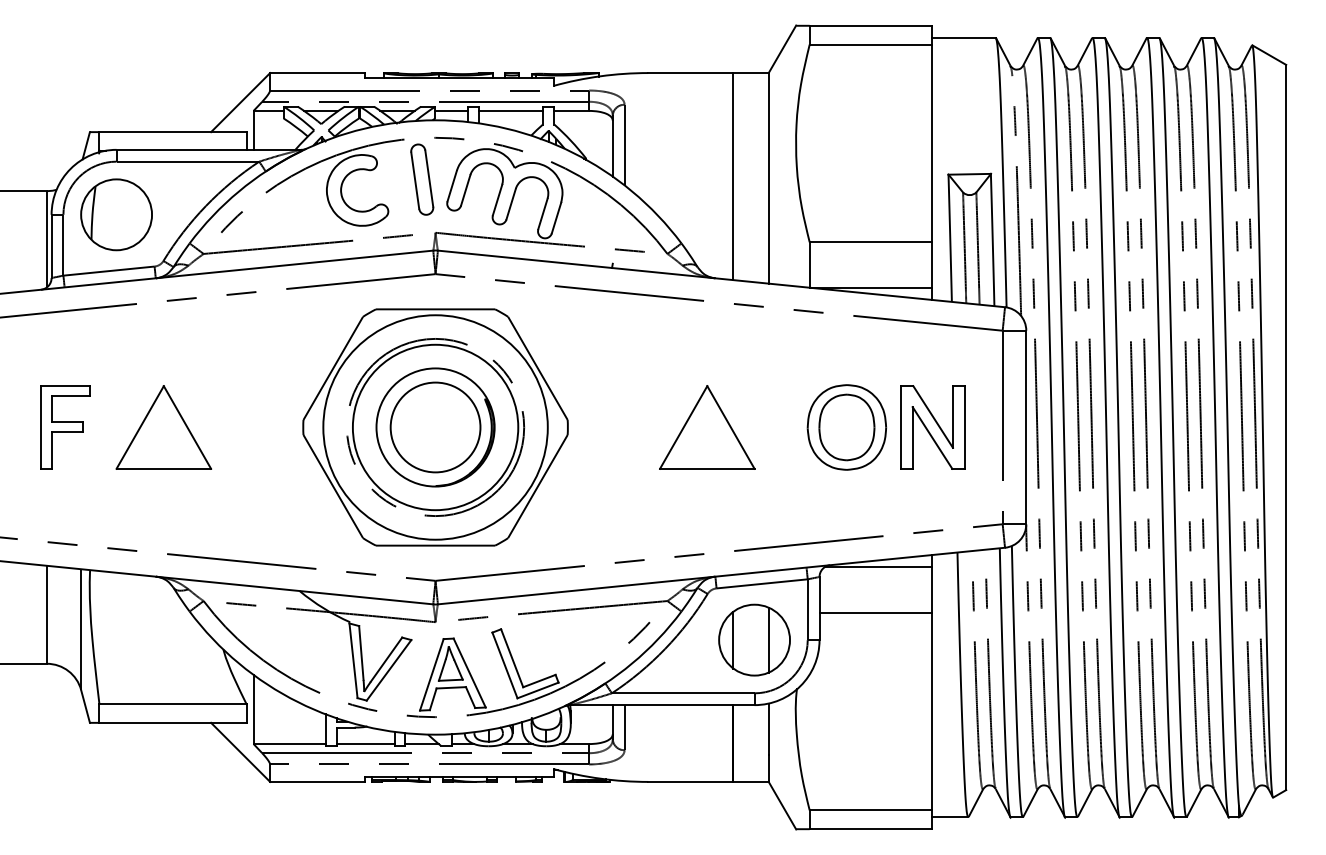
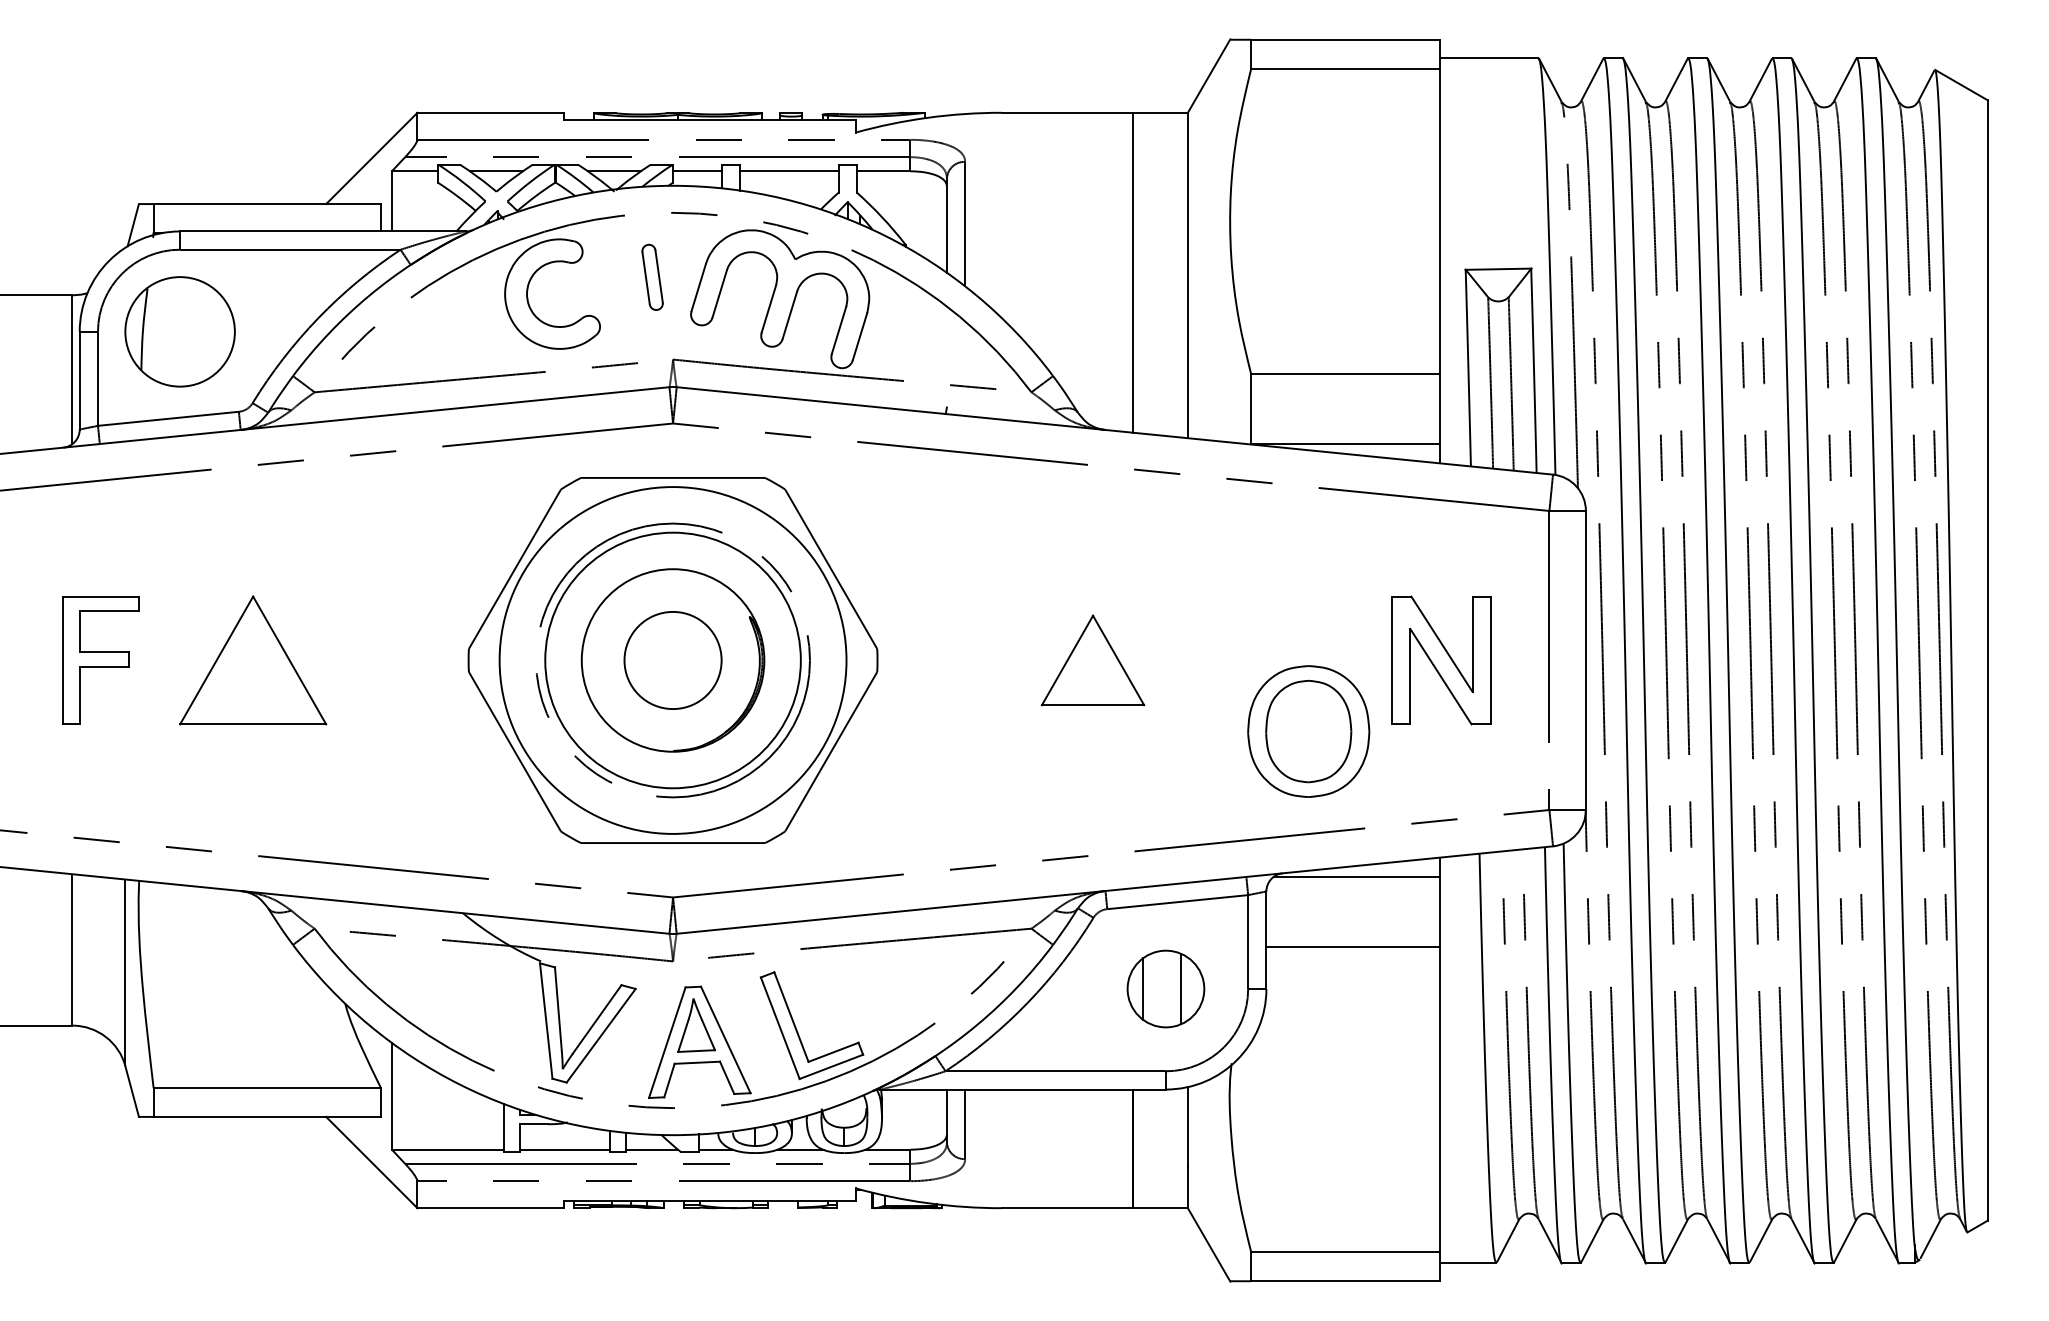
part: (422, 179) -> (652, 277), size x0.6
circle: (435, 427) -> (672, 660), size x0.7
part: (707, 427) -> (1093, 660), size x0.7
part: (846, 427) -> (1308, 731), moved
part: (754, 639) -> (1165, 988), size x0.7

